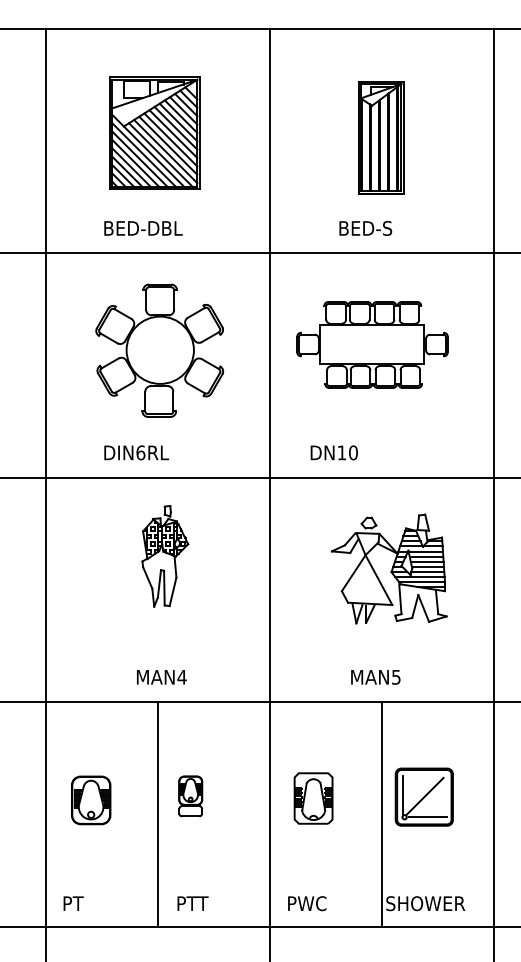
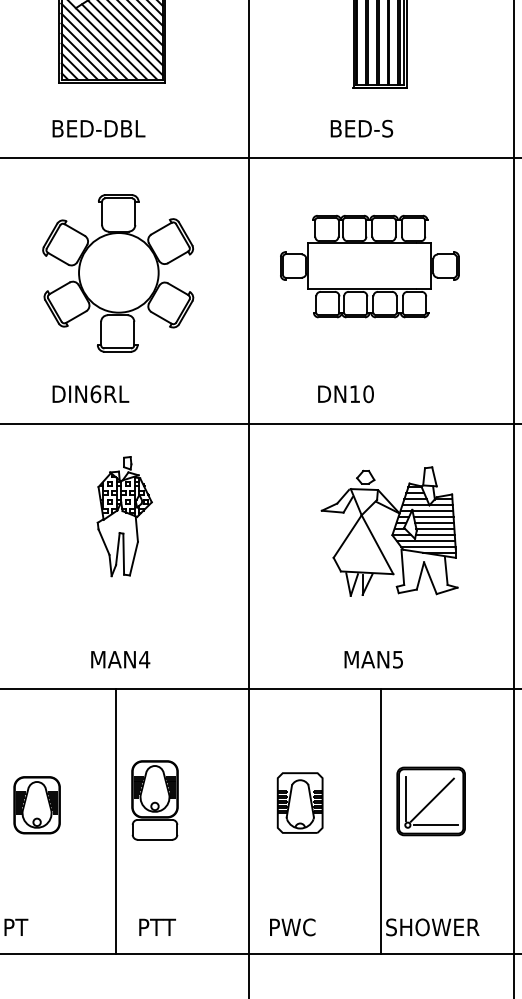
text: (333, 452) -> (345, 393), moved
part: (190, 796) -> (154, 800), size x1.67

